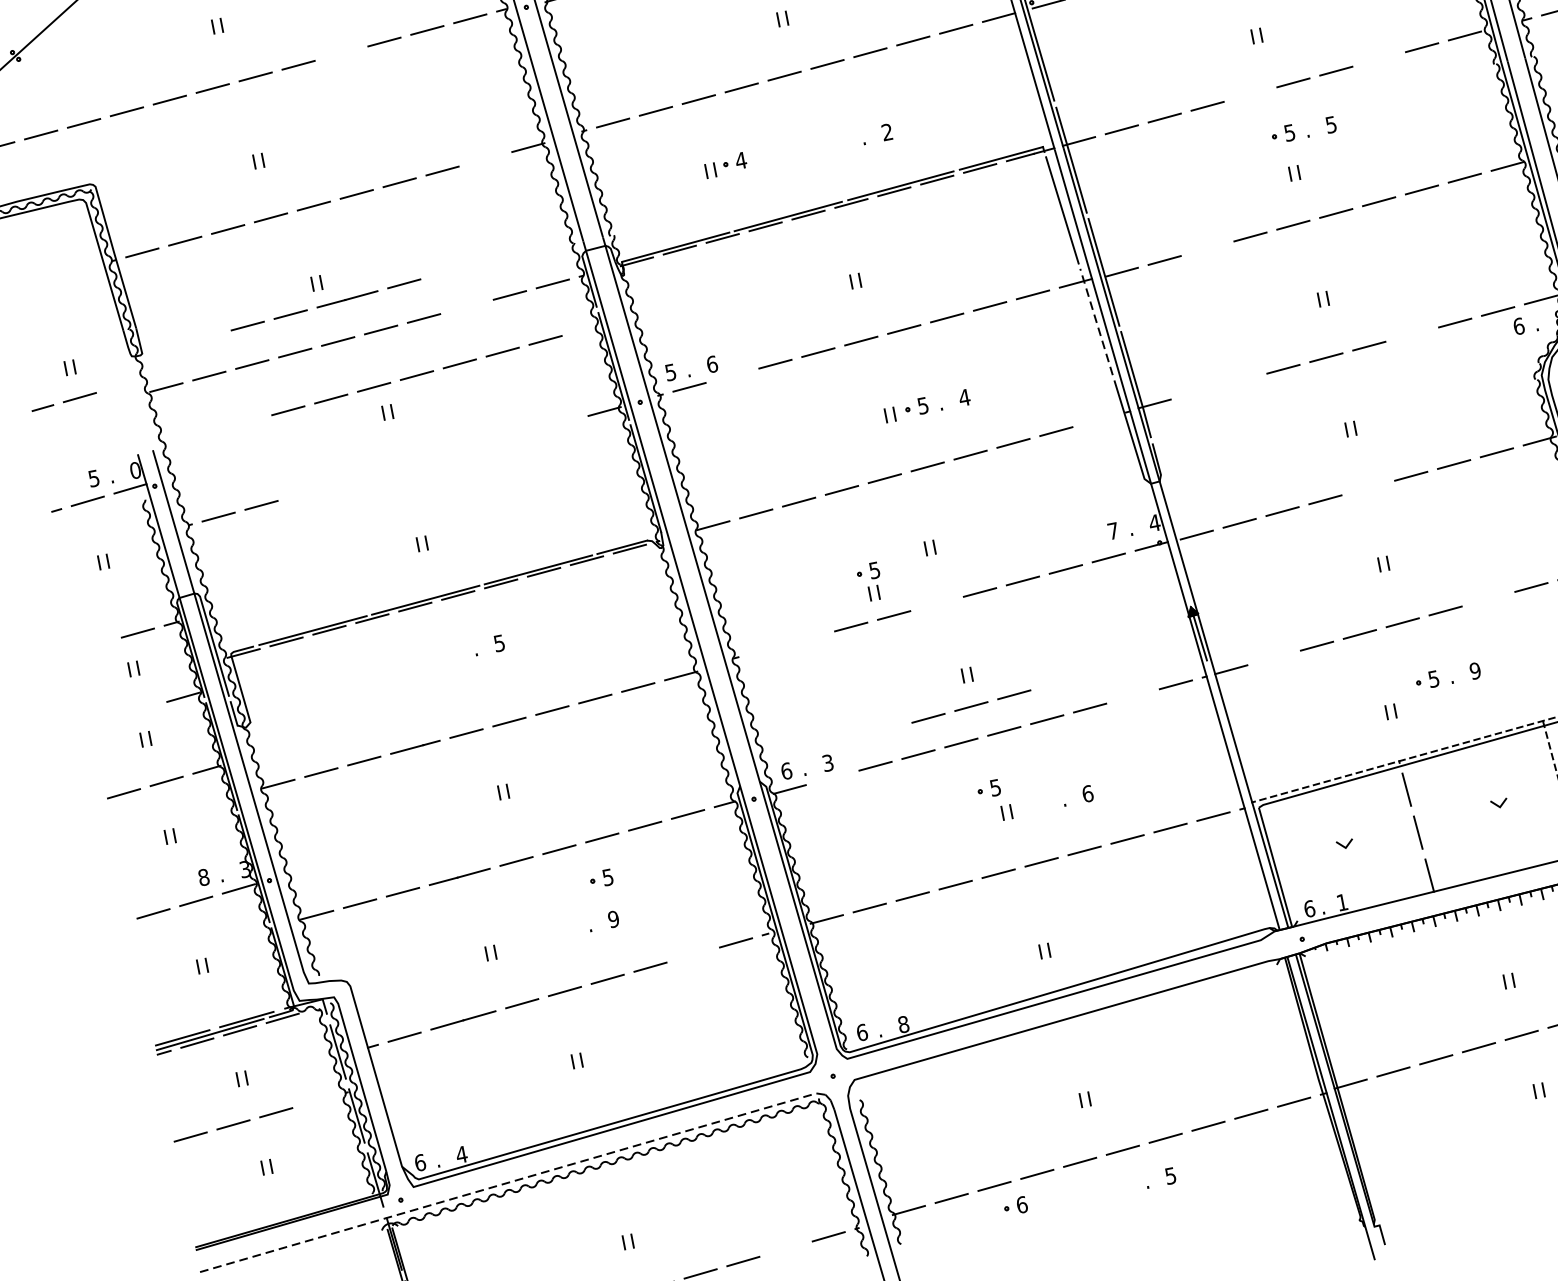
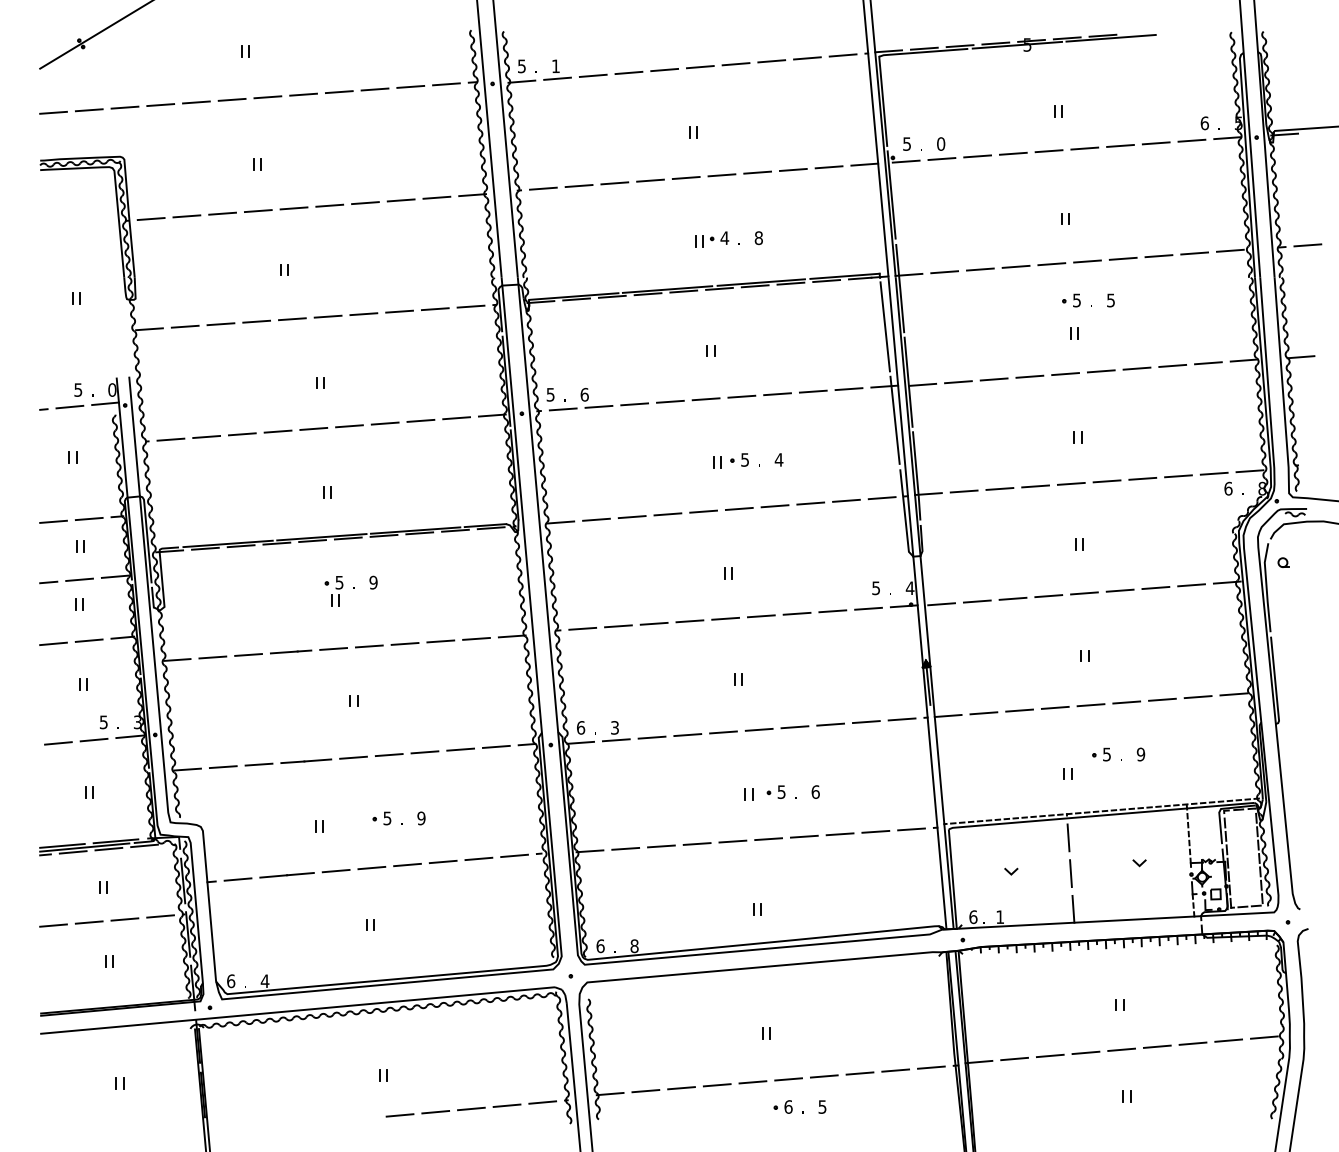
line: (340, 54) -> (338, 92), added
line: (1378, 59) -> (1158, 256), added
line: (1250, 95) -> (1051, 264), added
text: (887, 132) -> (758, 238), 2 -> 8
line: (484, 159) -> (436, 197), added
part: (726, 165) -> (712, 239), moved
line: (1206, 248) -> (993, 379), added
line: (325, 303) -> (288, 287), removed
line: (466, 306) -> (399, 311), added
line: (1095, 321) -> (894, 419), dashed -> solid
line: (1411, 334) -> (1142, 478), added
line: (417, 375) -> (349, 426), moved
line: (731, 375) -> (598, 406), added
line: (1239, 380) -> (999, 488), added
line: (1196, 392) -> (963, 491), added
line: (64, 401) -> (66, 580), moved
line: (1098, 420) -> (881, 498), added
line: (1368, 488) -> (1084, 593), added
text: (1112, 531) -> (875, 588), 7 -> 5
part: (869, 582) -> (333, 591), moved
line: (1488, 598) -> (1162, 699), added
line: (936, 603) -> (725, 618), added
line: (808, 638) -> (618, 626), added
text: (499, 643) -> (373, 582), 5 -> 9
line: (94, 644) -> (53, 521), added
line: (764, 649) -> (582, 628), added
line: (1273, 658) -> (983, 713), added
line: (1132, 697) -> (865, 722), added
line: (970, 705) -> (736, 704), removed
line: (831, 778) -> (615, 740), added
part: (987, 788) -> (775, 791), moved
text: (203, 877) -> (103, 722), 8 -> 5
part: (600, 878) -> (381, 818), moved
line: (692, 954) -> (478, 858), added
line: (318, 1100) -> (160, 916), added
line: (509, 1182) -> (298, 1010), dashed -> solid
part: (1014, 1205) -> (782, 1106), moved
line: (785, 1248) -> (506, 1105), added

